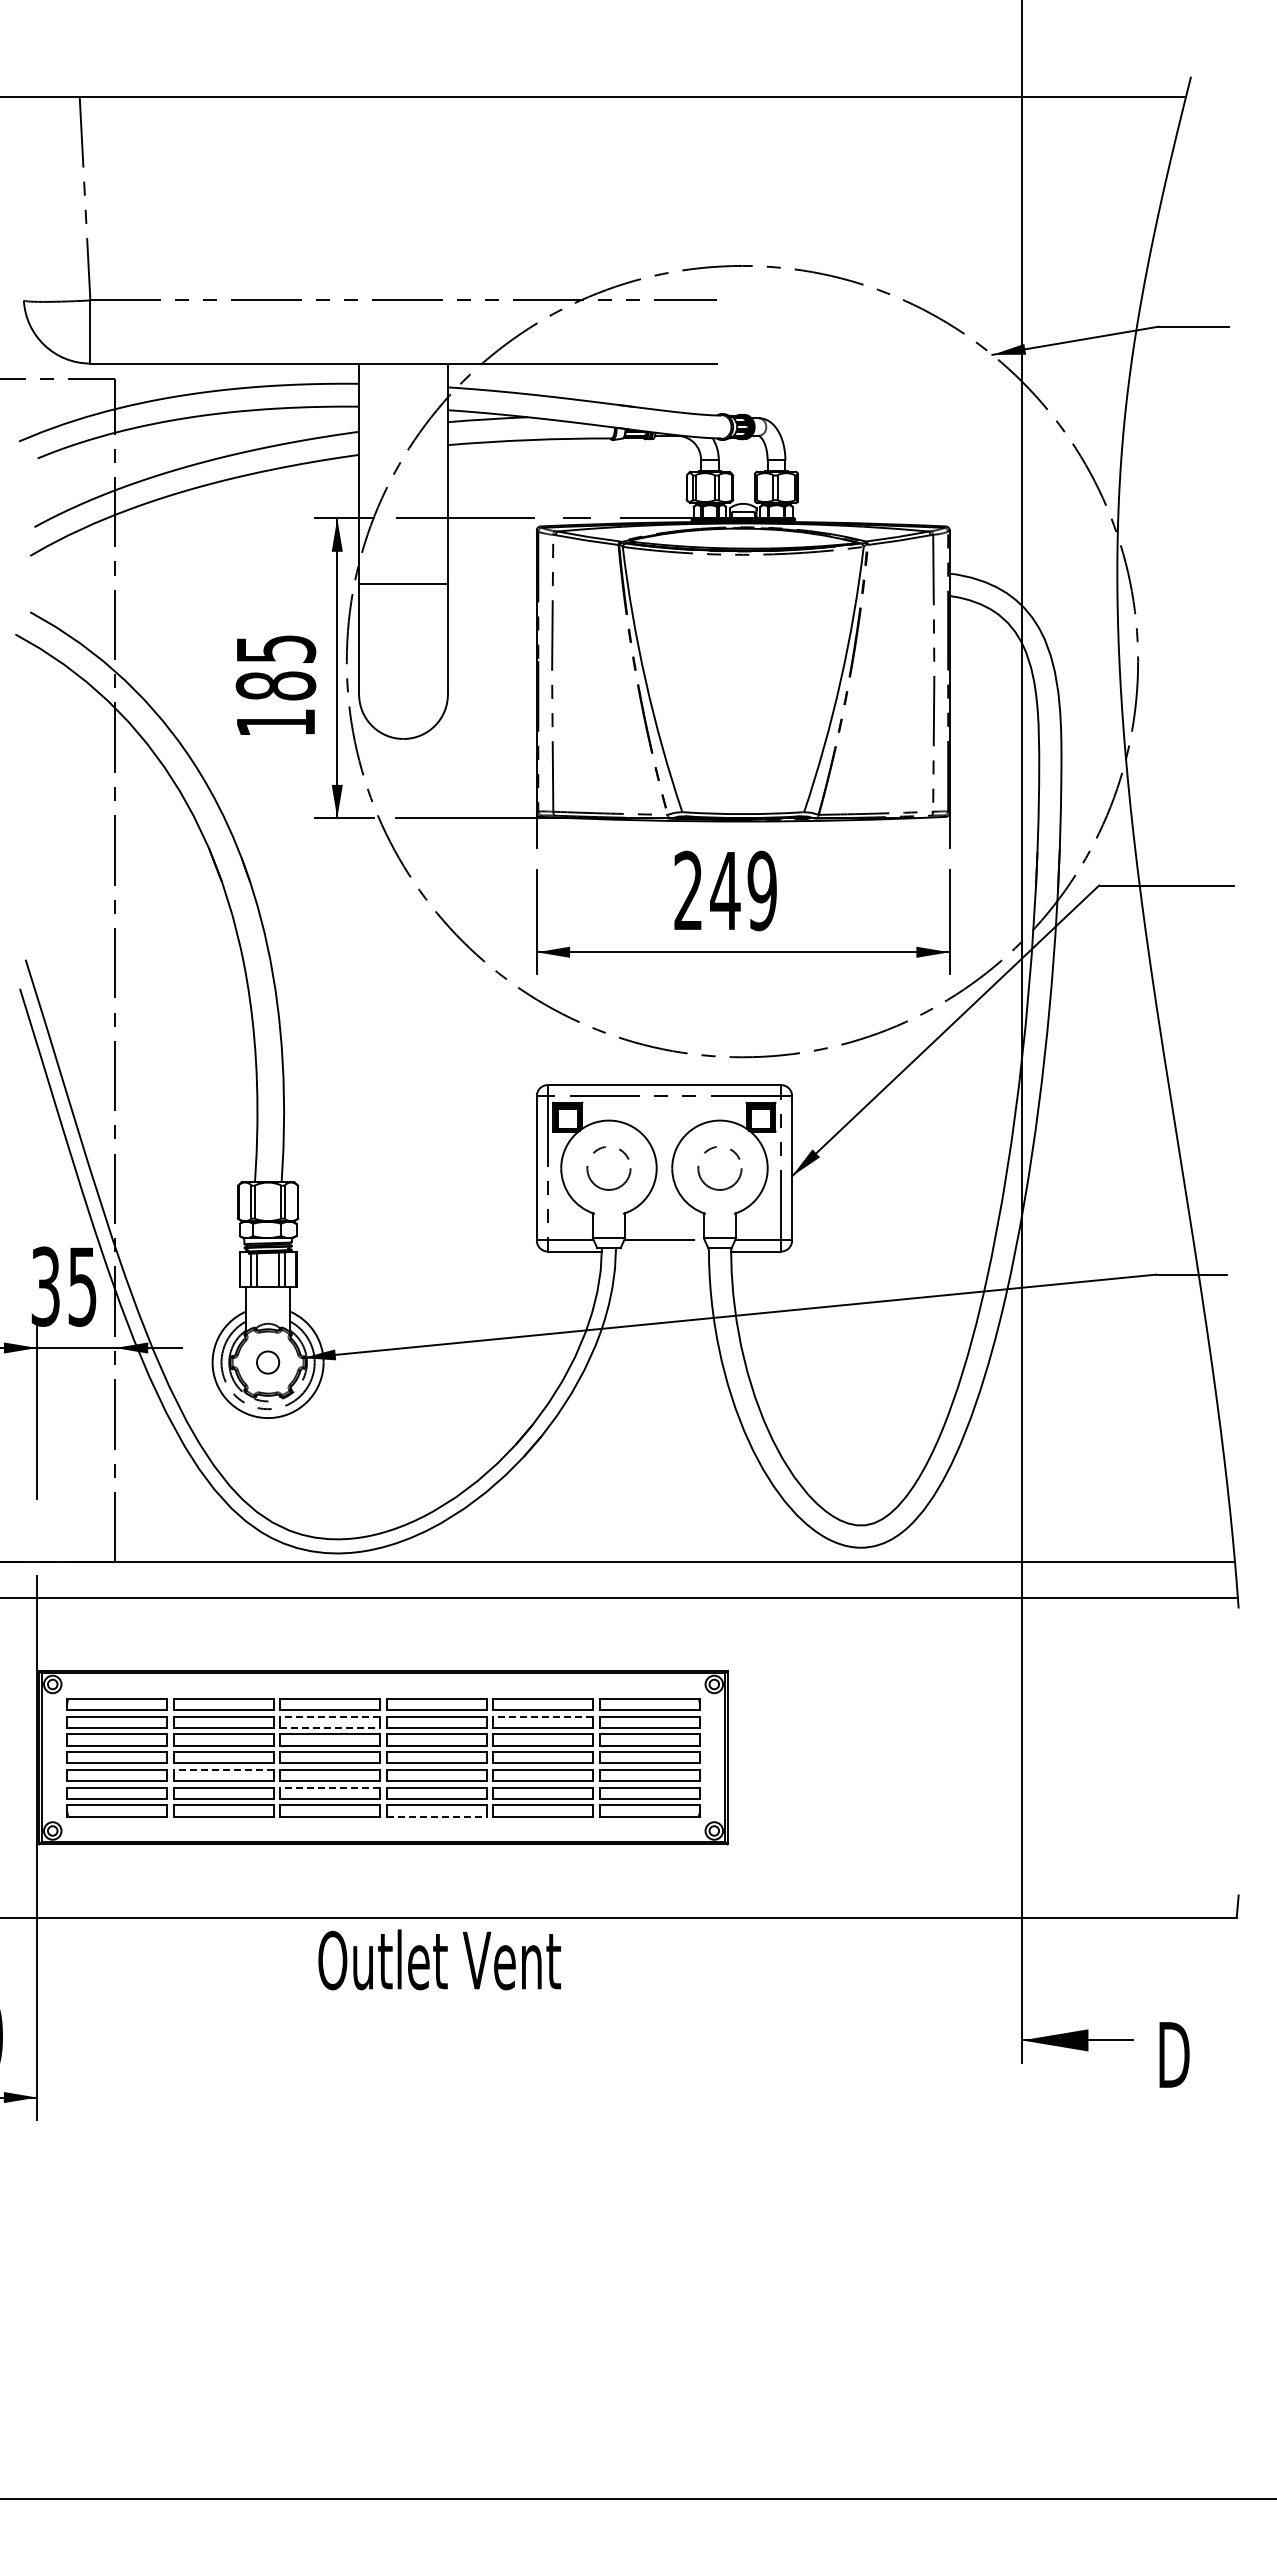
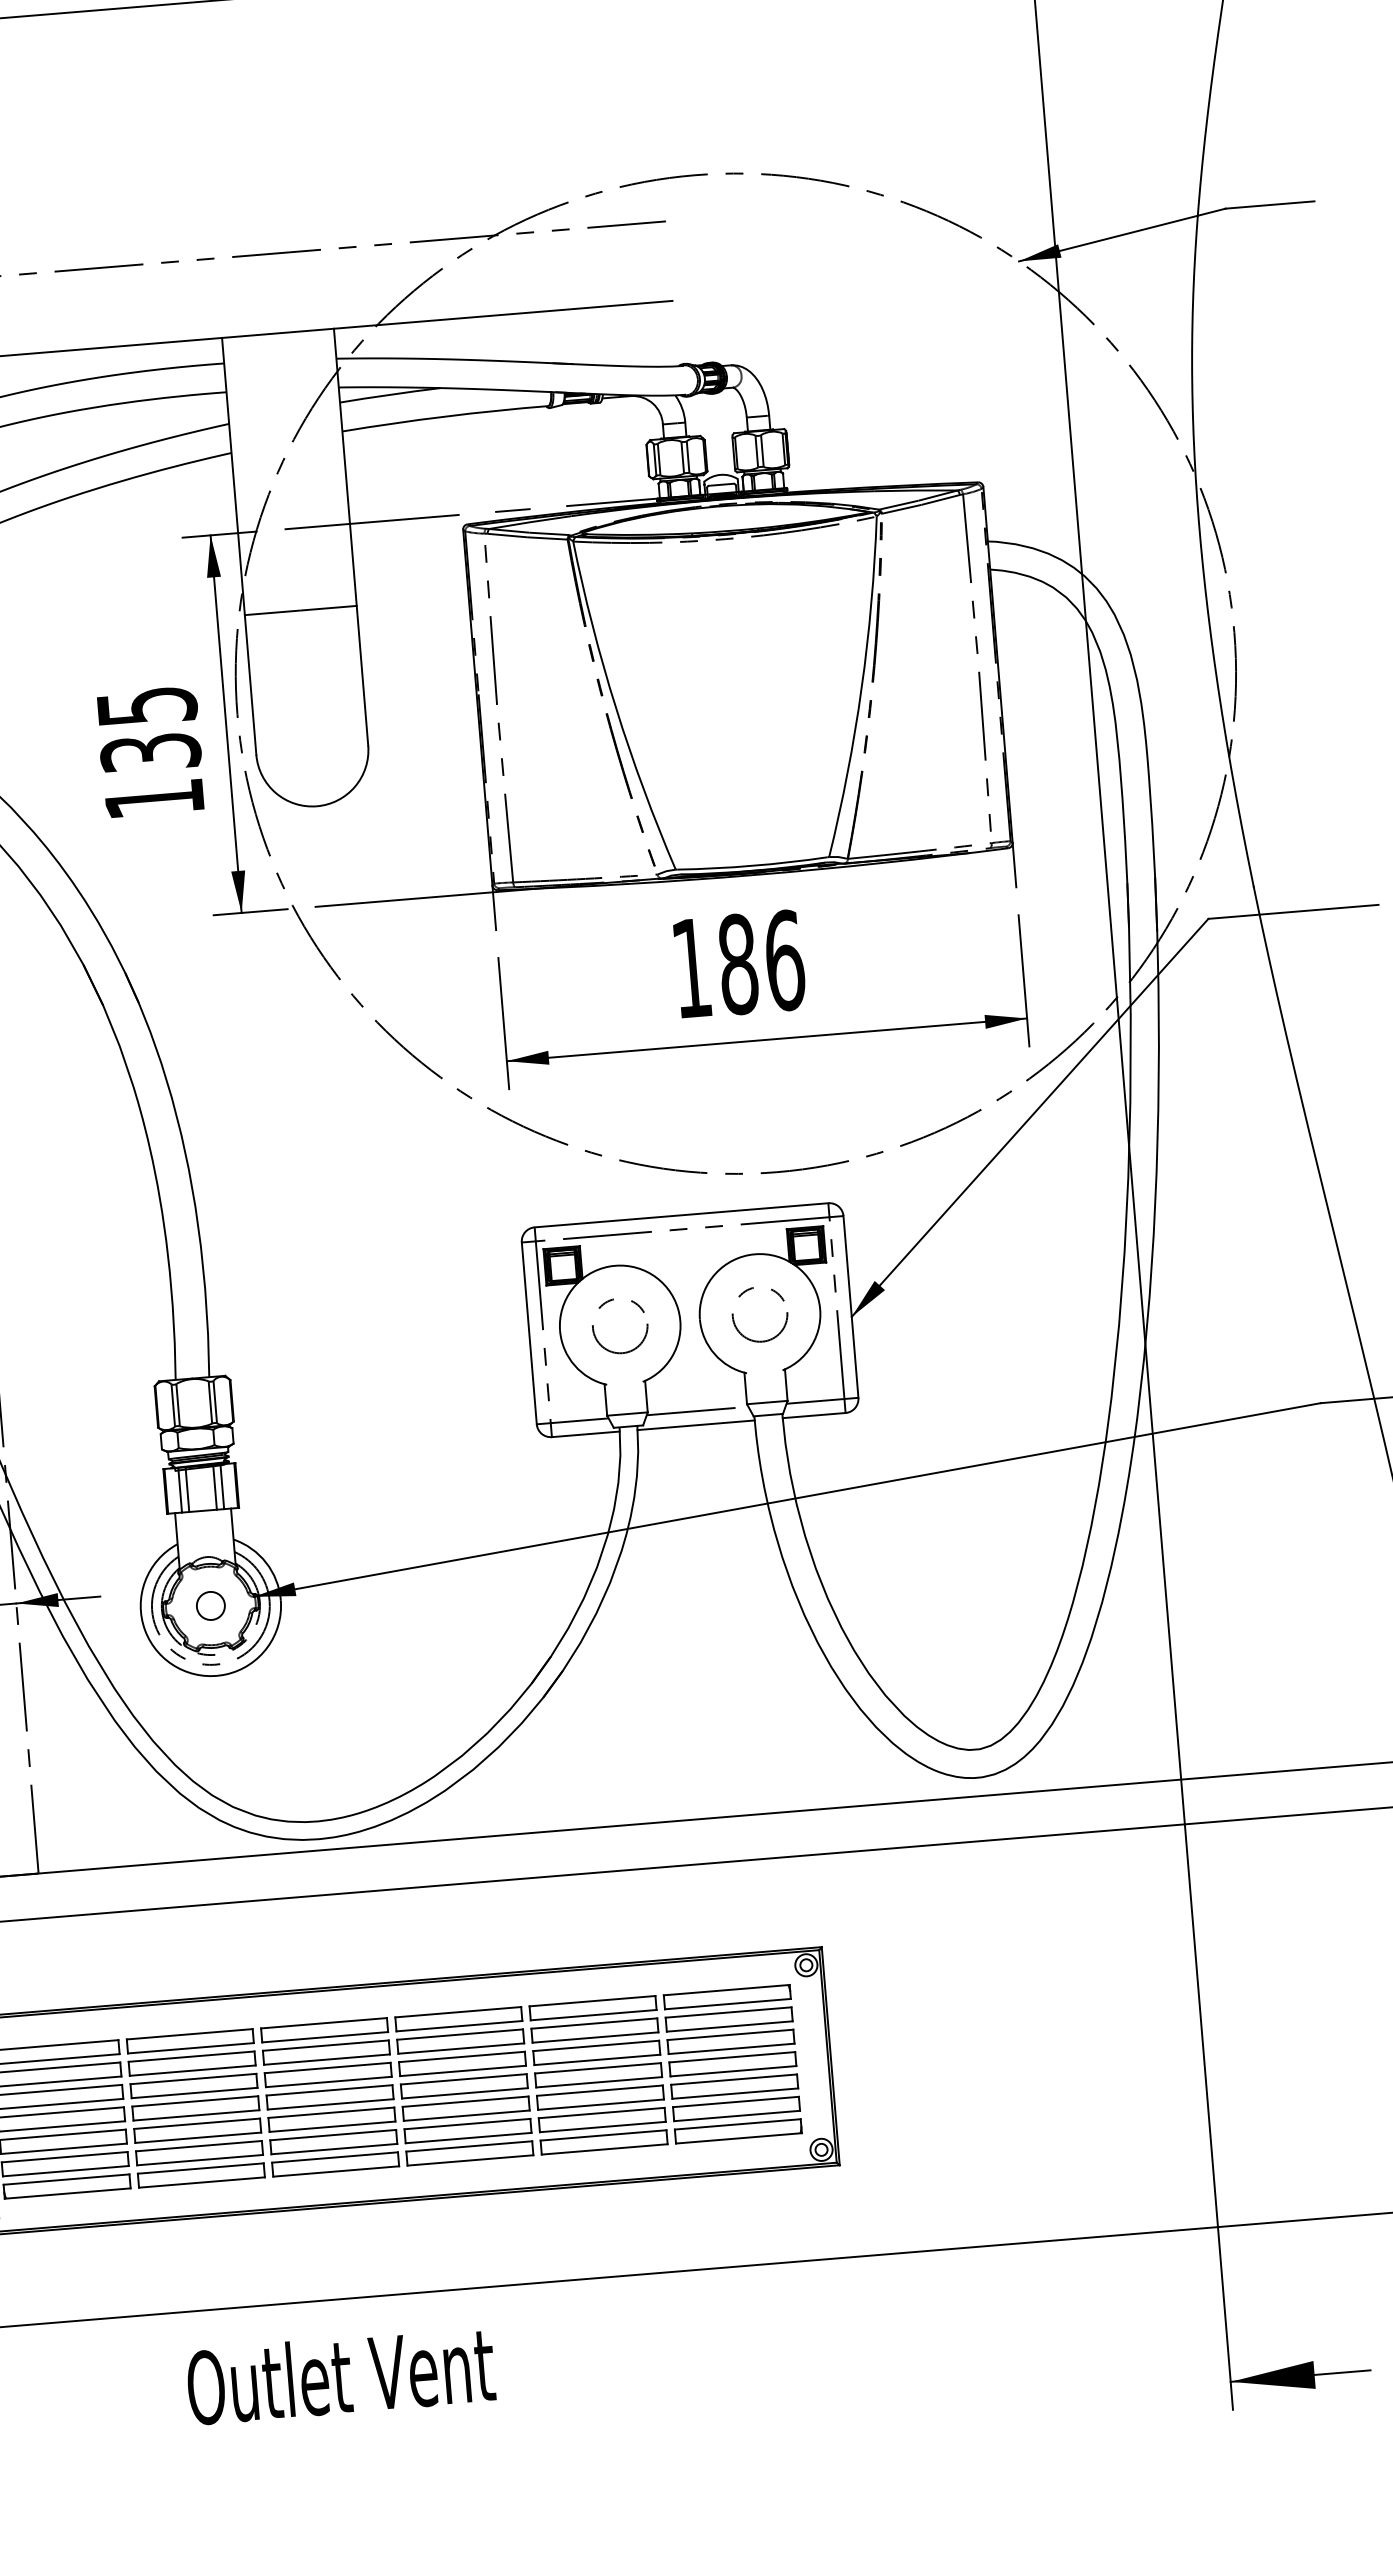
text: (275, 685) -> (150, 752), 185 -> 135
text: (725, 890) -> (738, 963), 249 -> 186
line: (661, 1251) -> (695, 1425), added
line: (330, 1716) -> (326, 2045), dashed -> solid
line: (543, 1716) -> (594, 2023), dashed -> solid
line: (330, 1727) -> (327, 2059), dashed -> solid
line: (223, 1769) -> (196, 2123), dashed -> solid
line: (330, 1787) -> (333, 2134), dashed -> solid
line: (436, 1816) -> (470, 2160), dashed -> solid
text: (439, 1959) -> (340, 2375), moved

